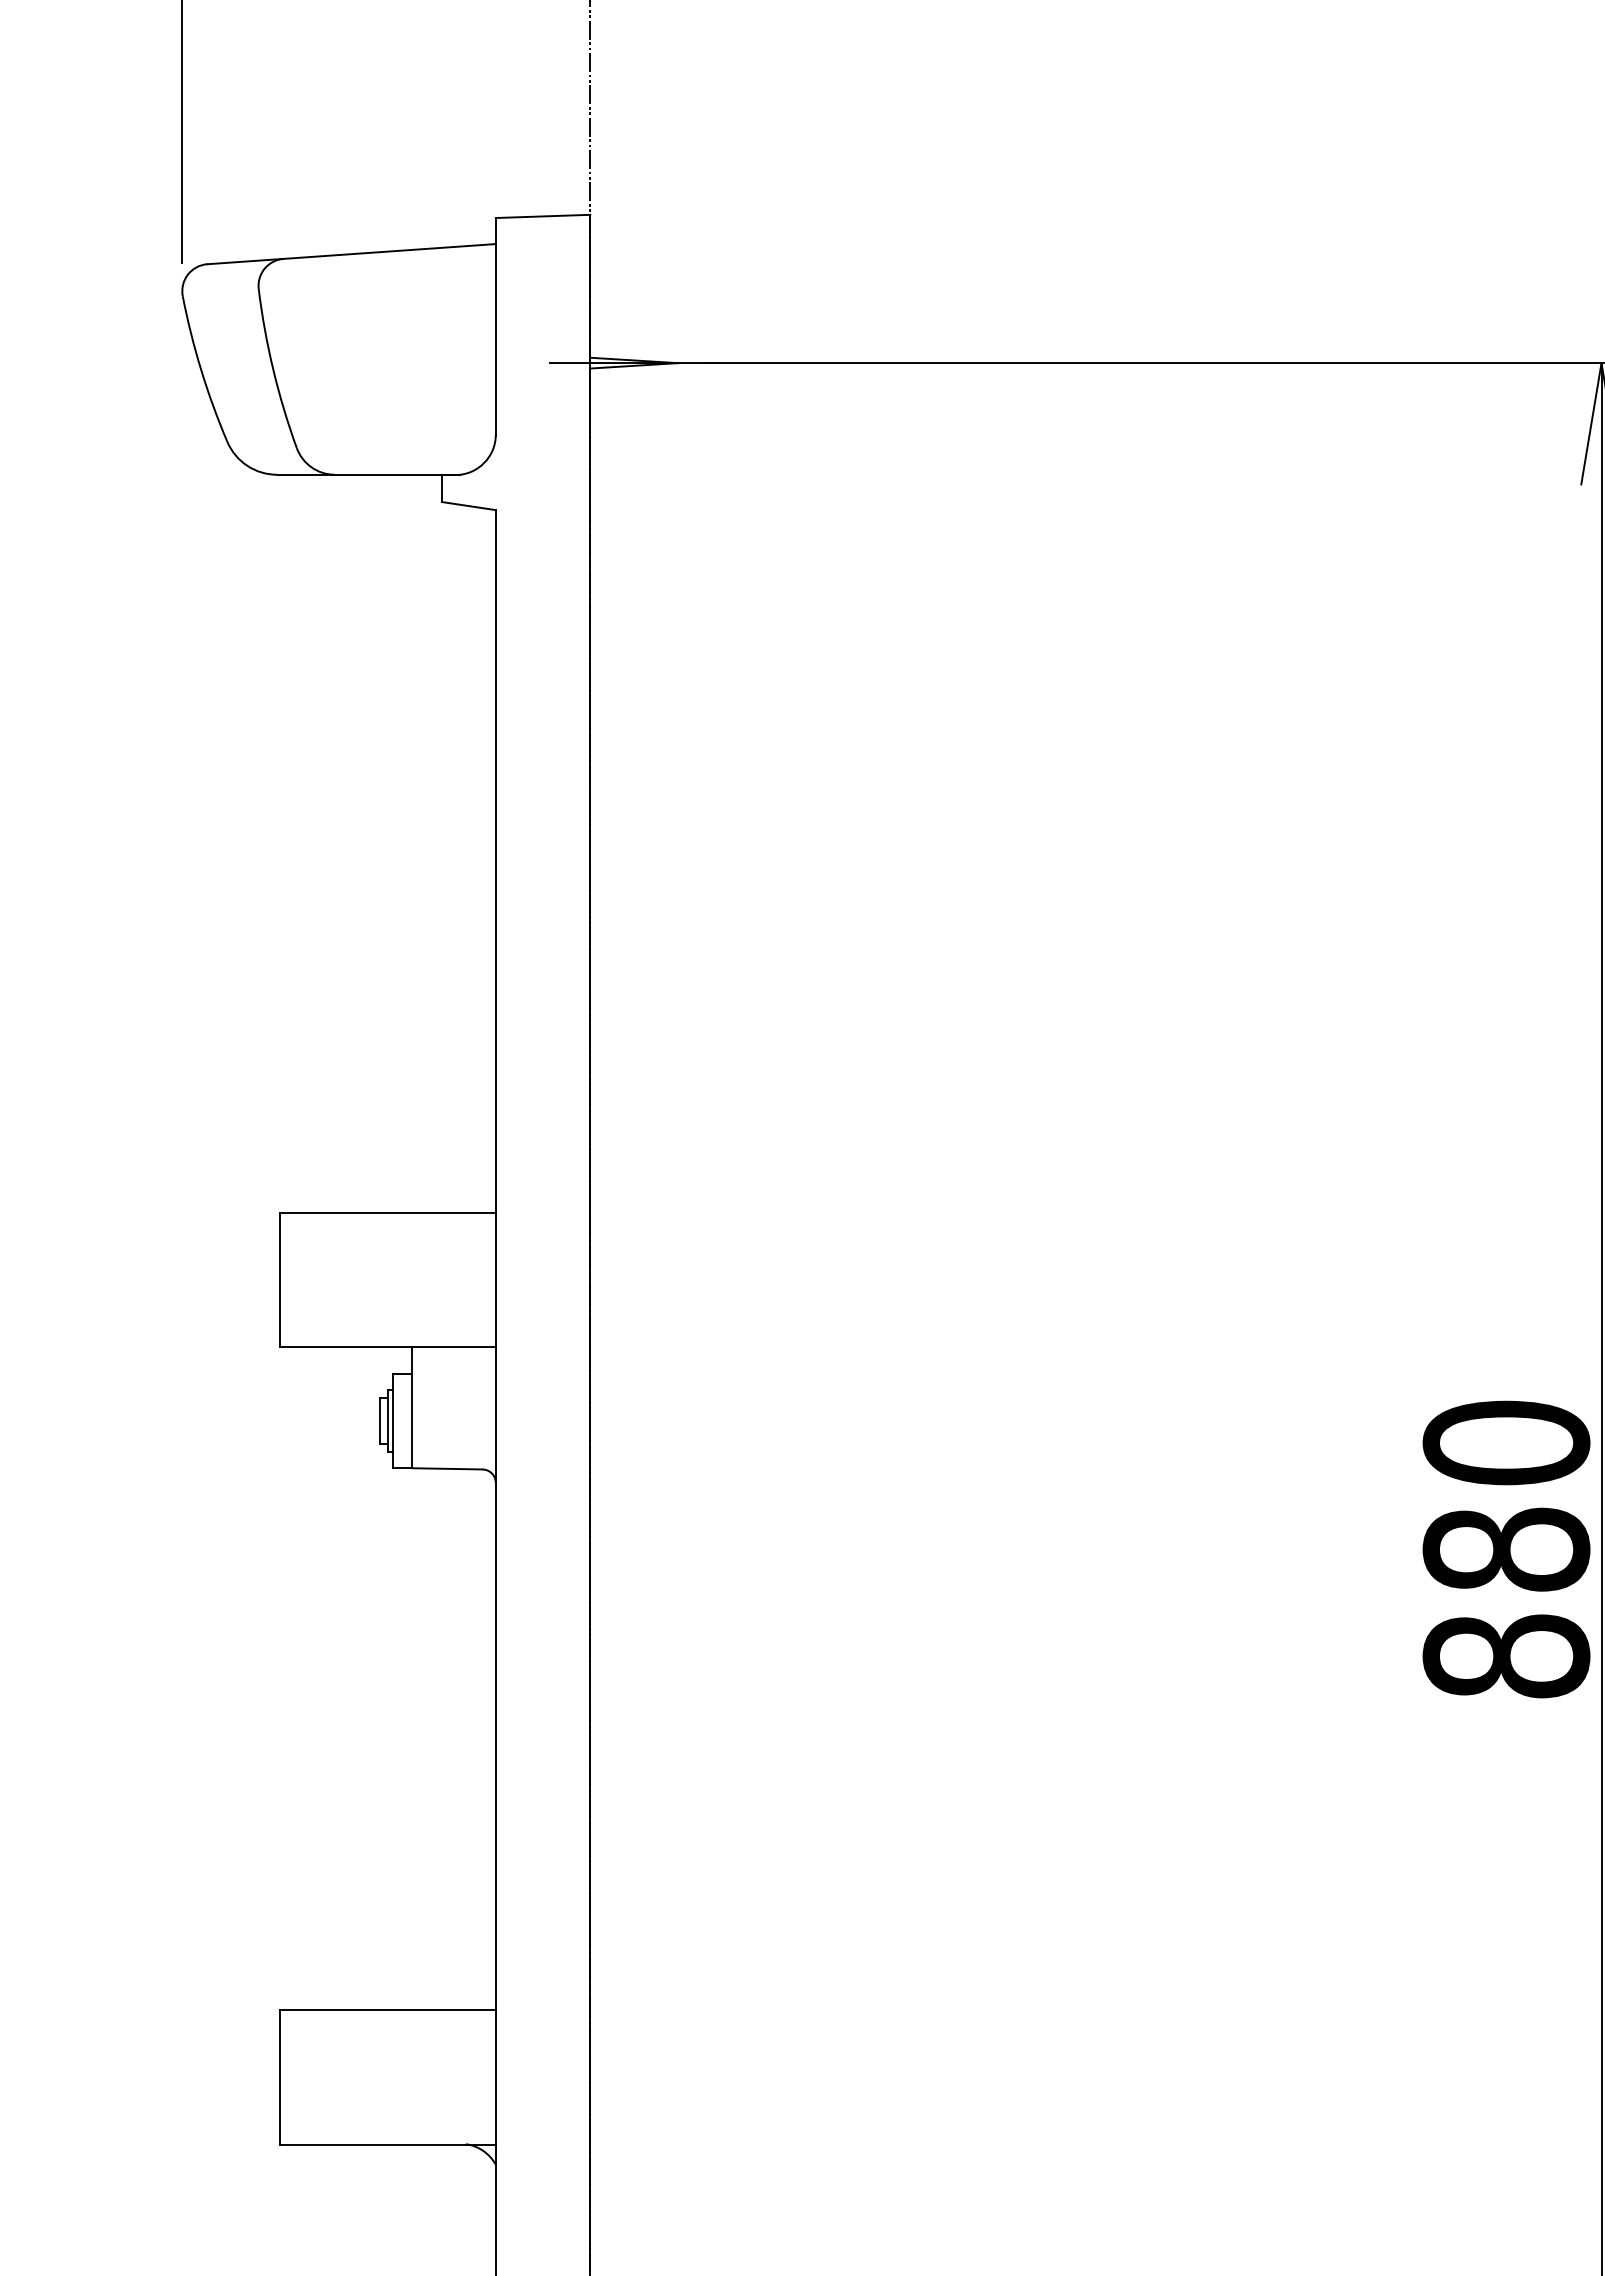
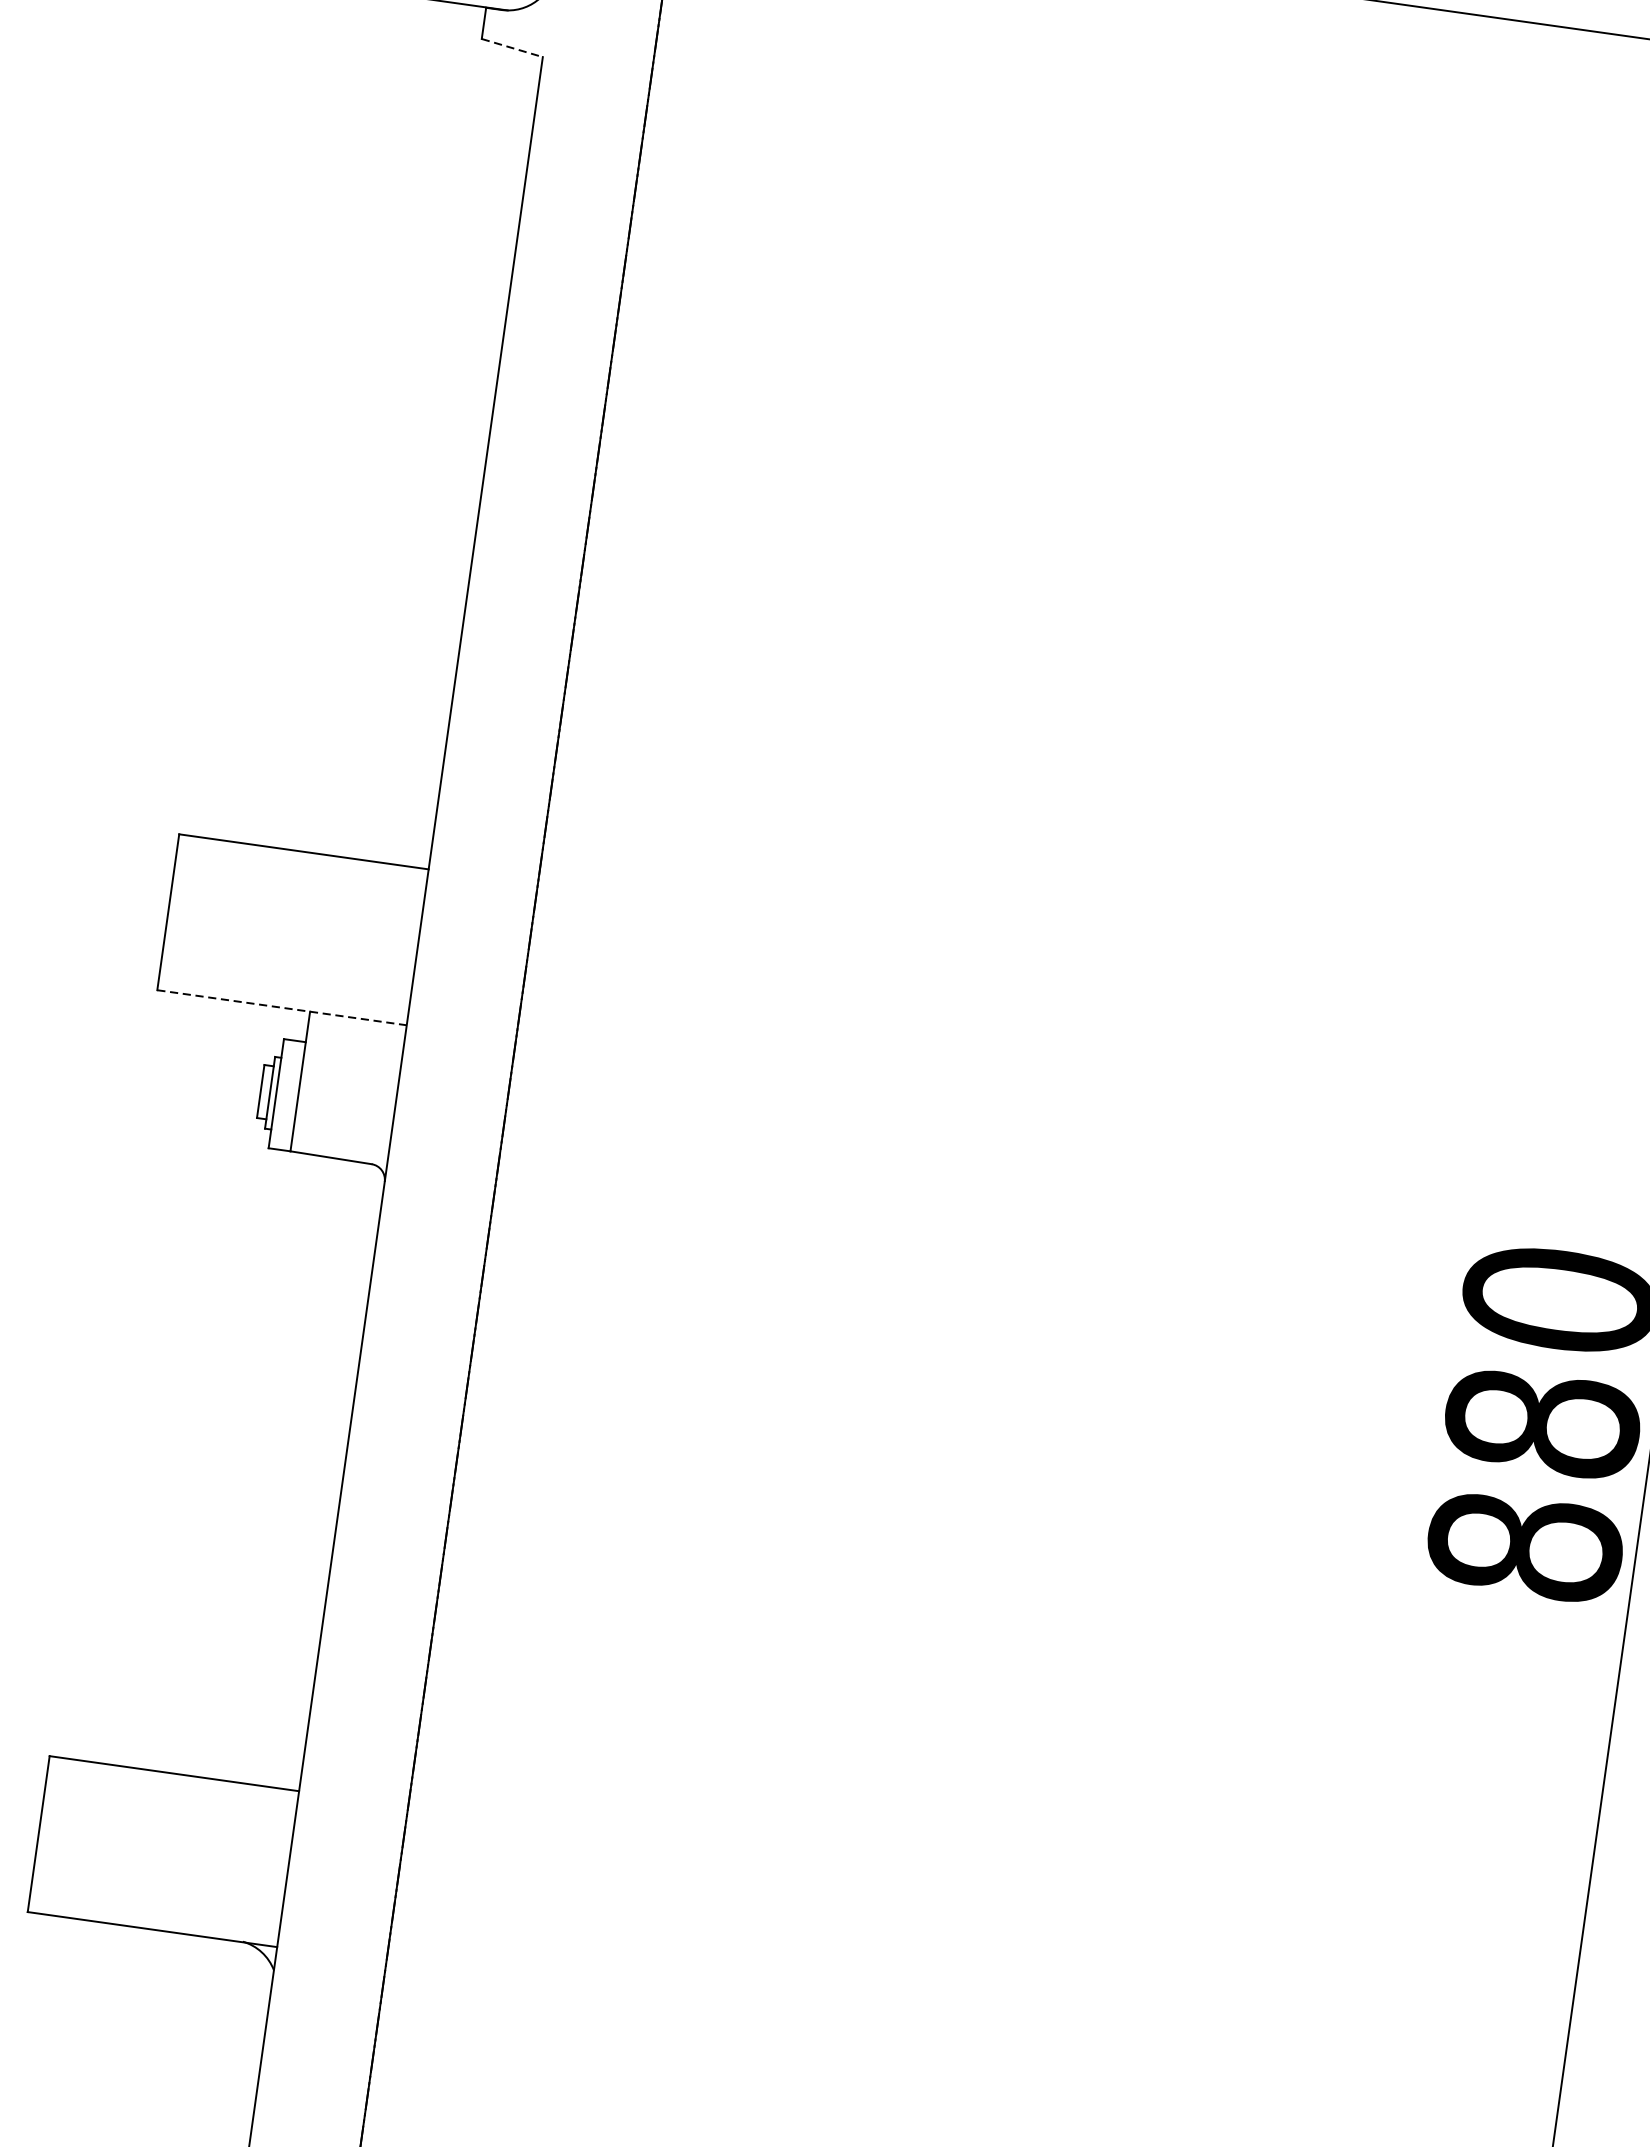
line: (469, 506) -> (512, 48), solid -> dashed
line: (387, 1347) -> (281, 1007), solid -> dashed

